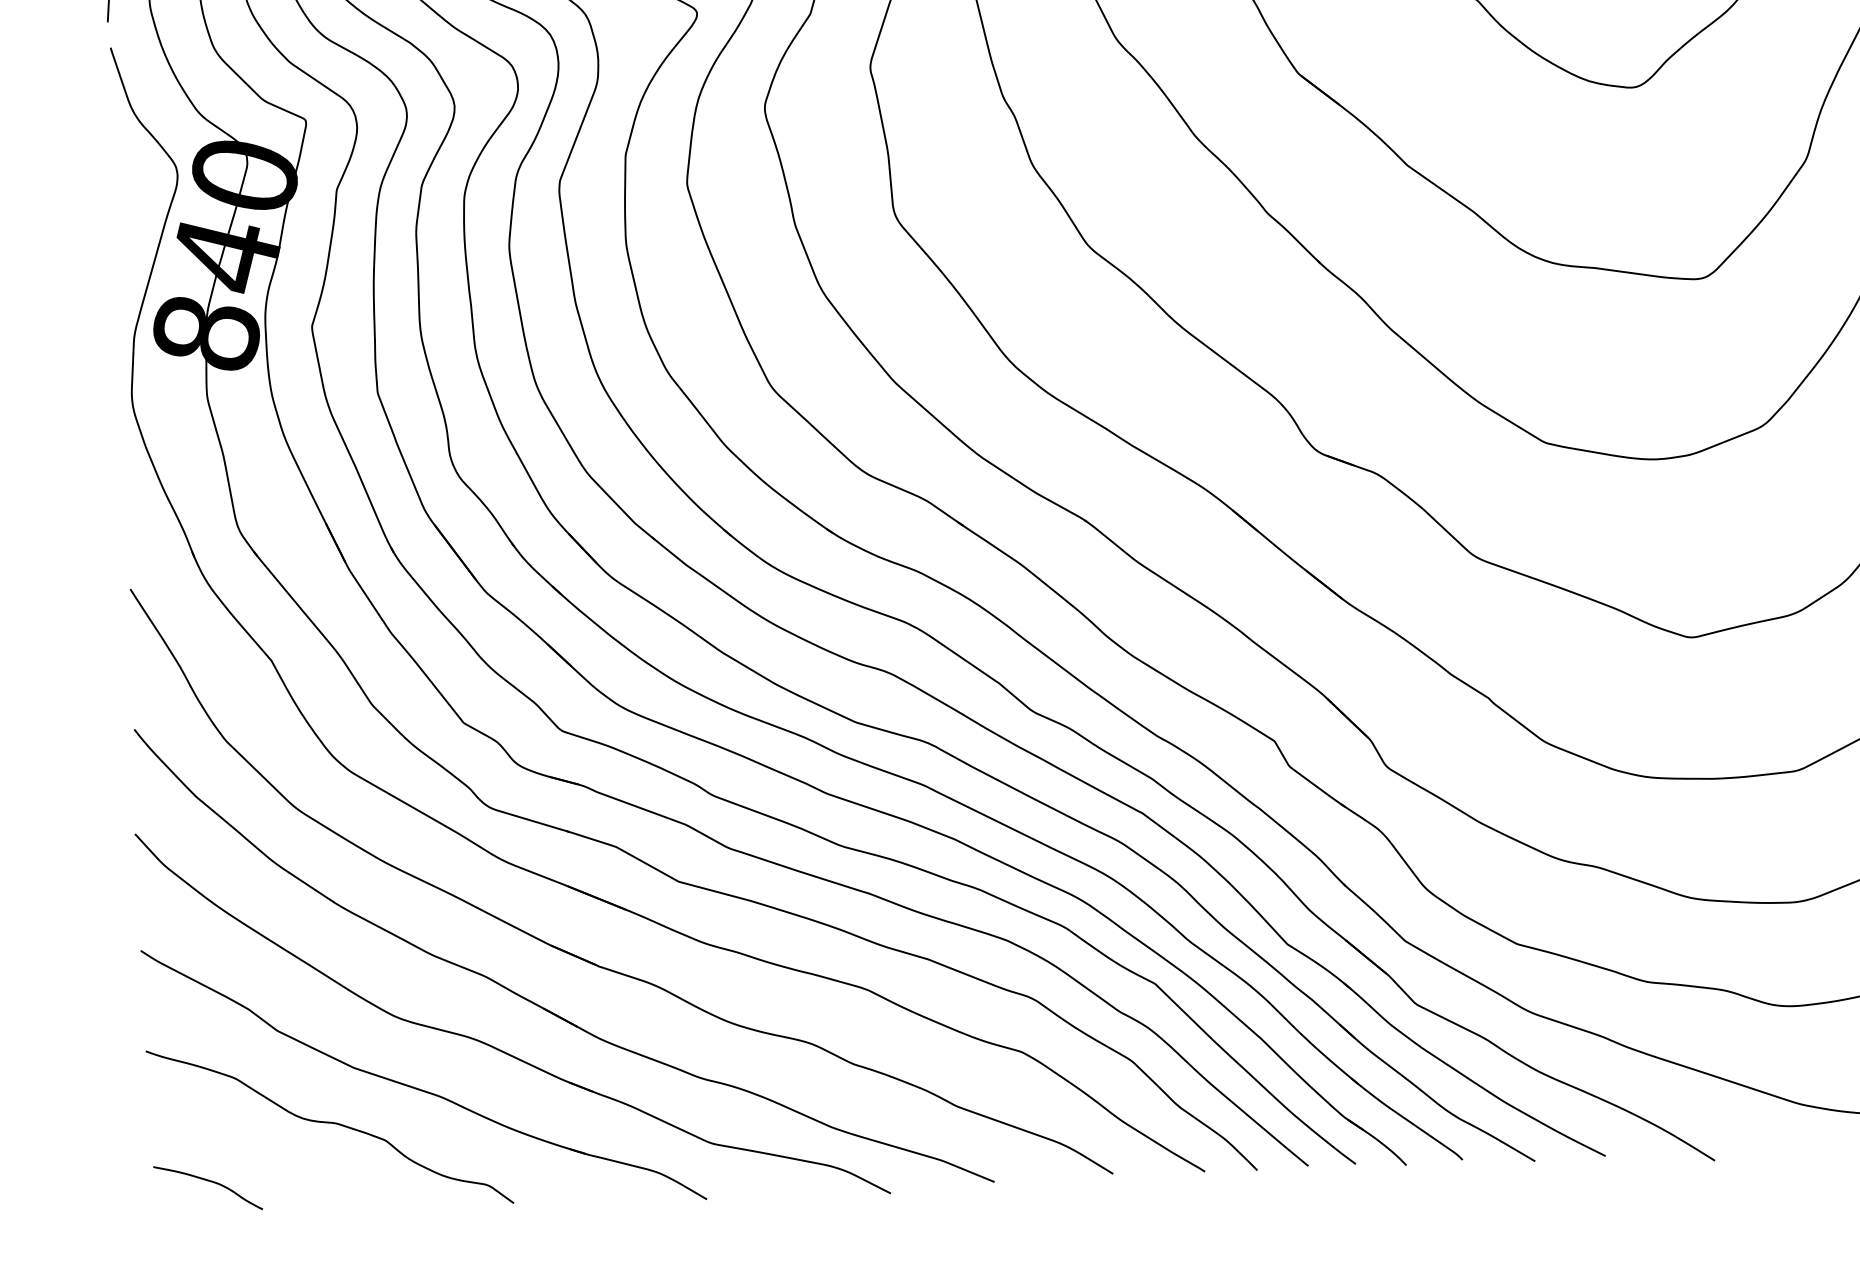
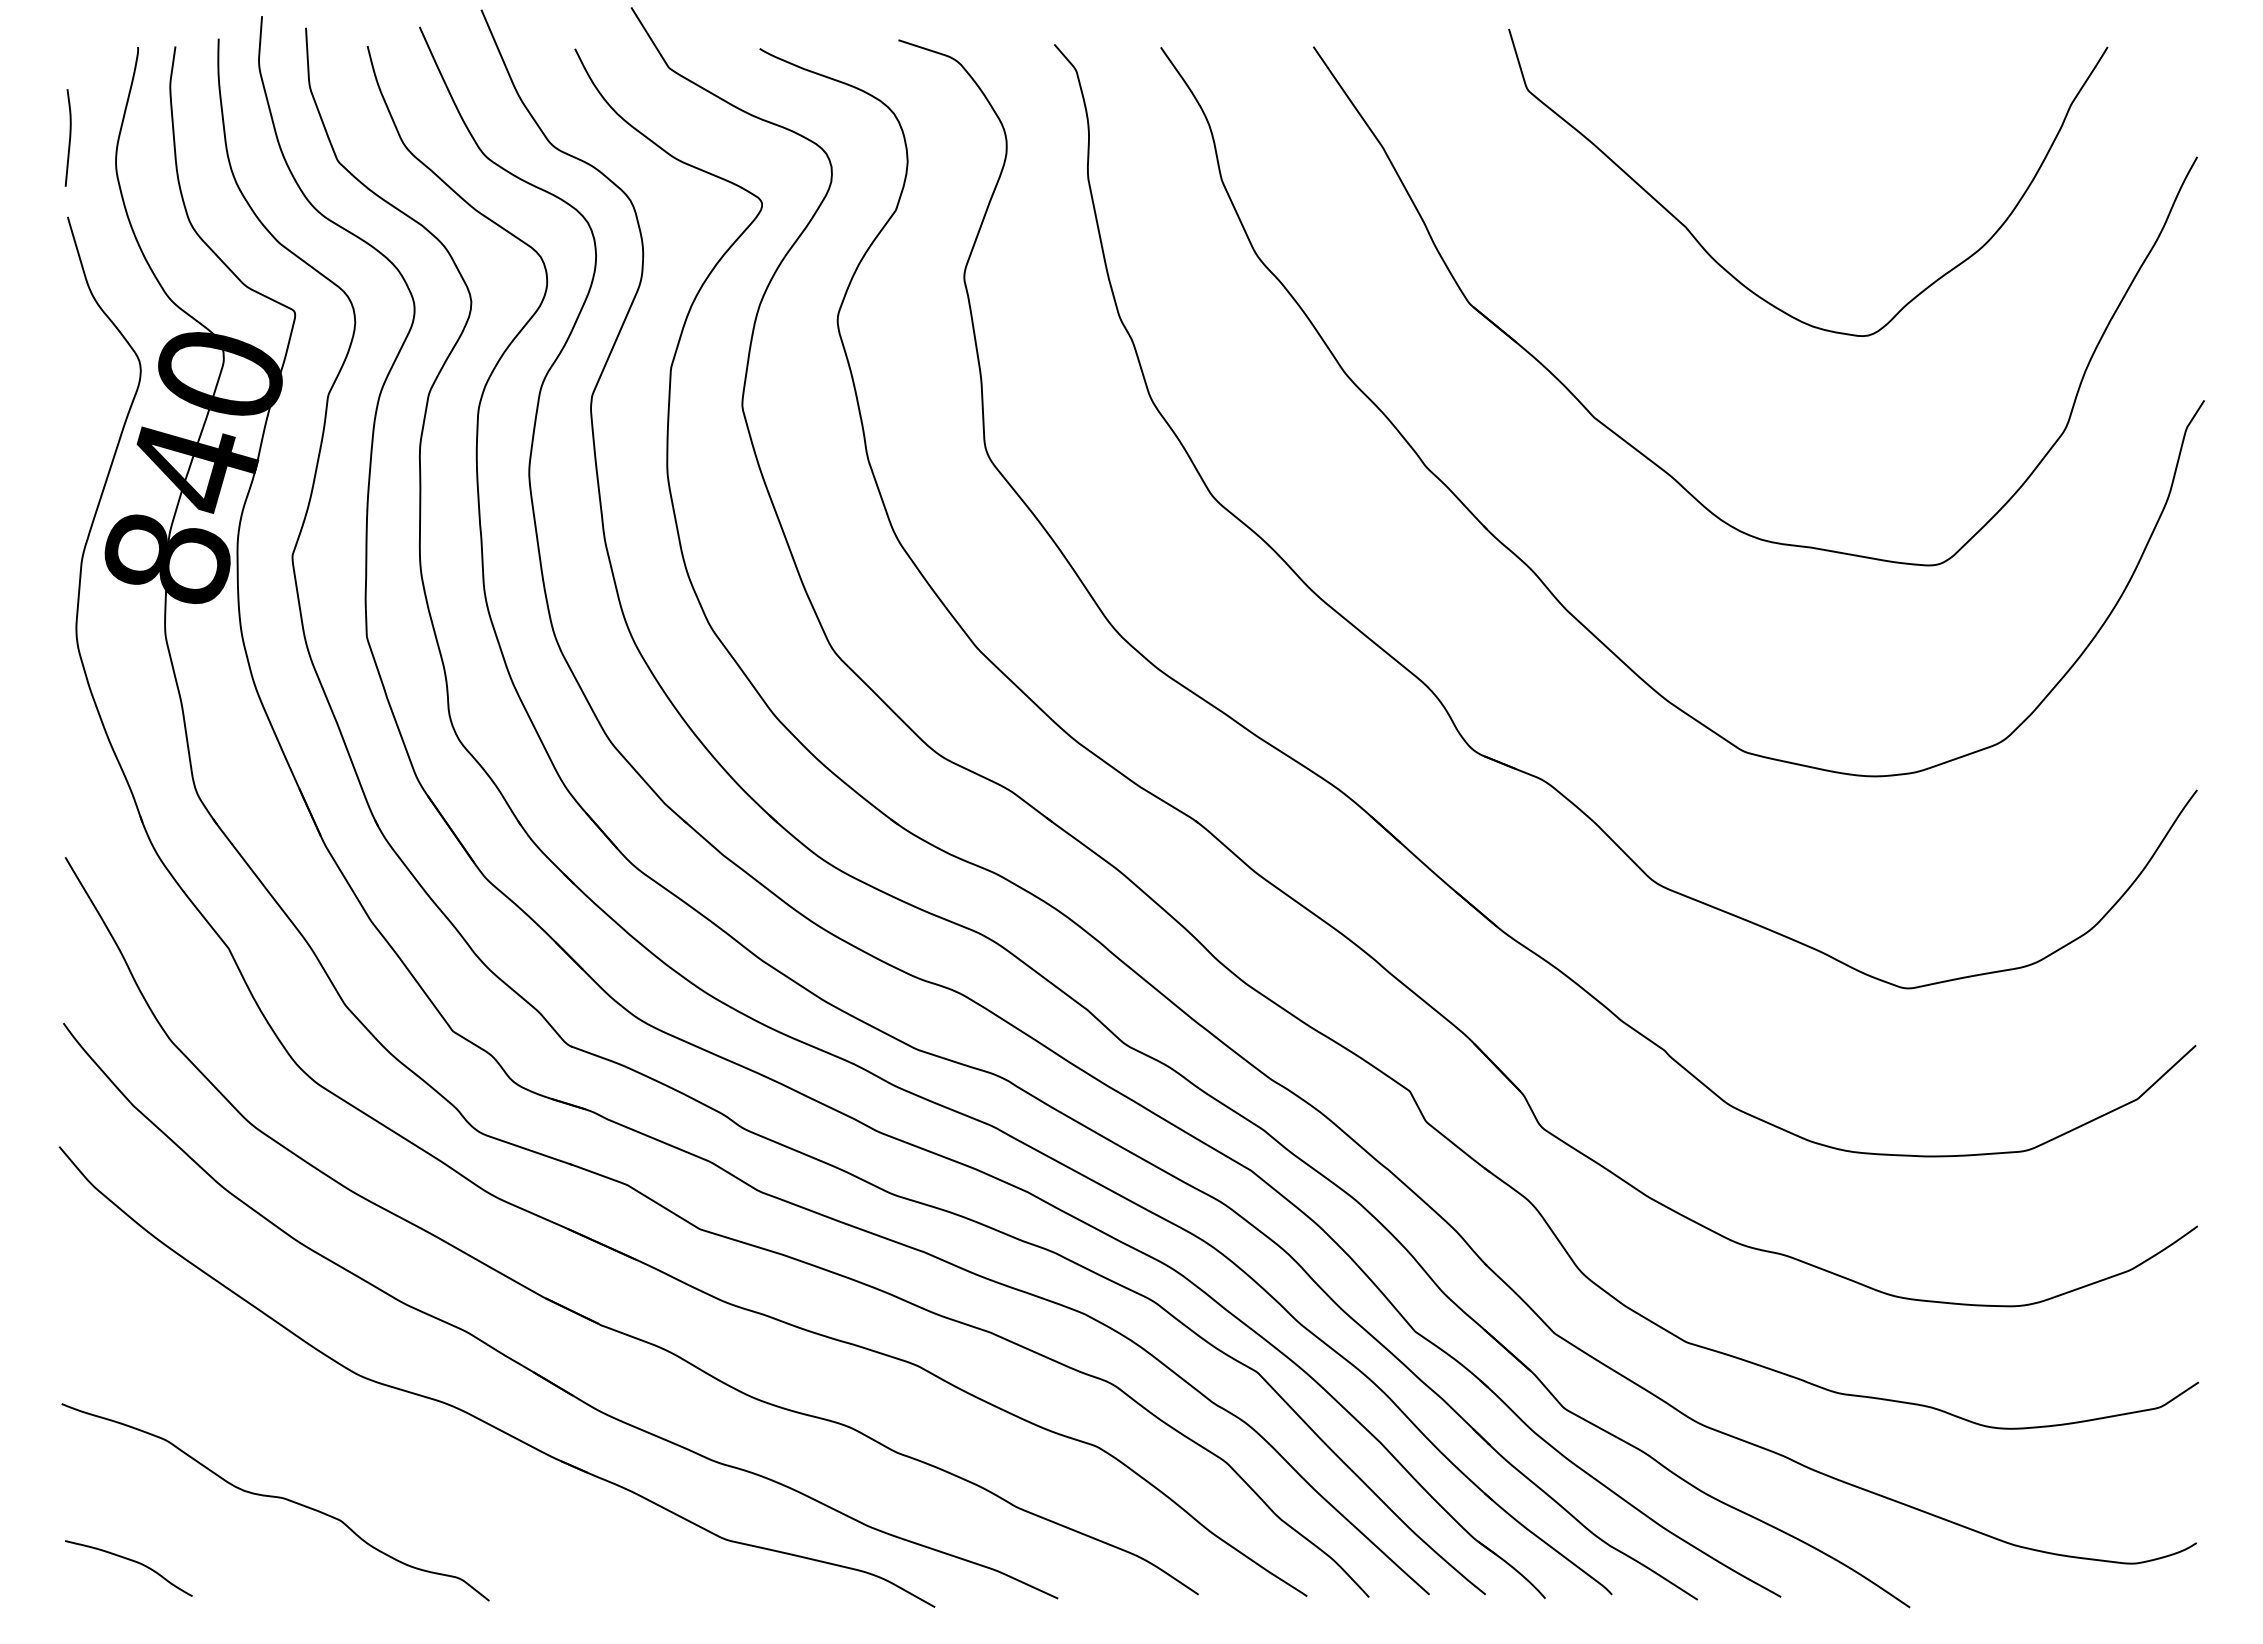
part: (417, 1088) -> (381, 1460), removed

